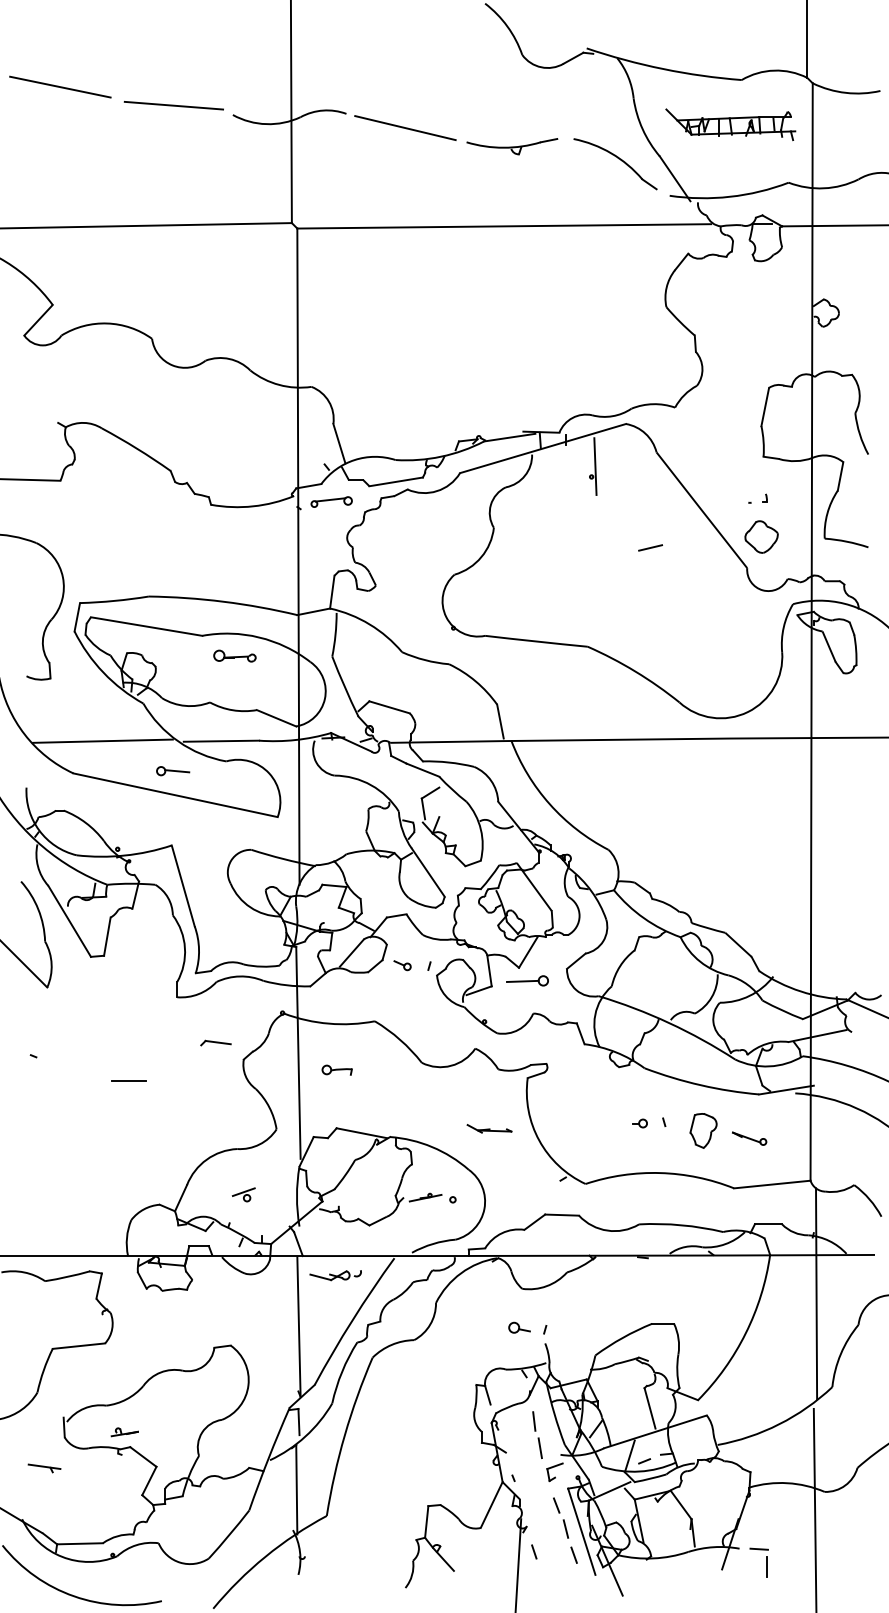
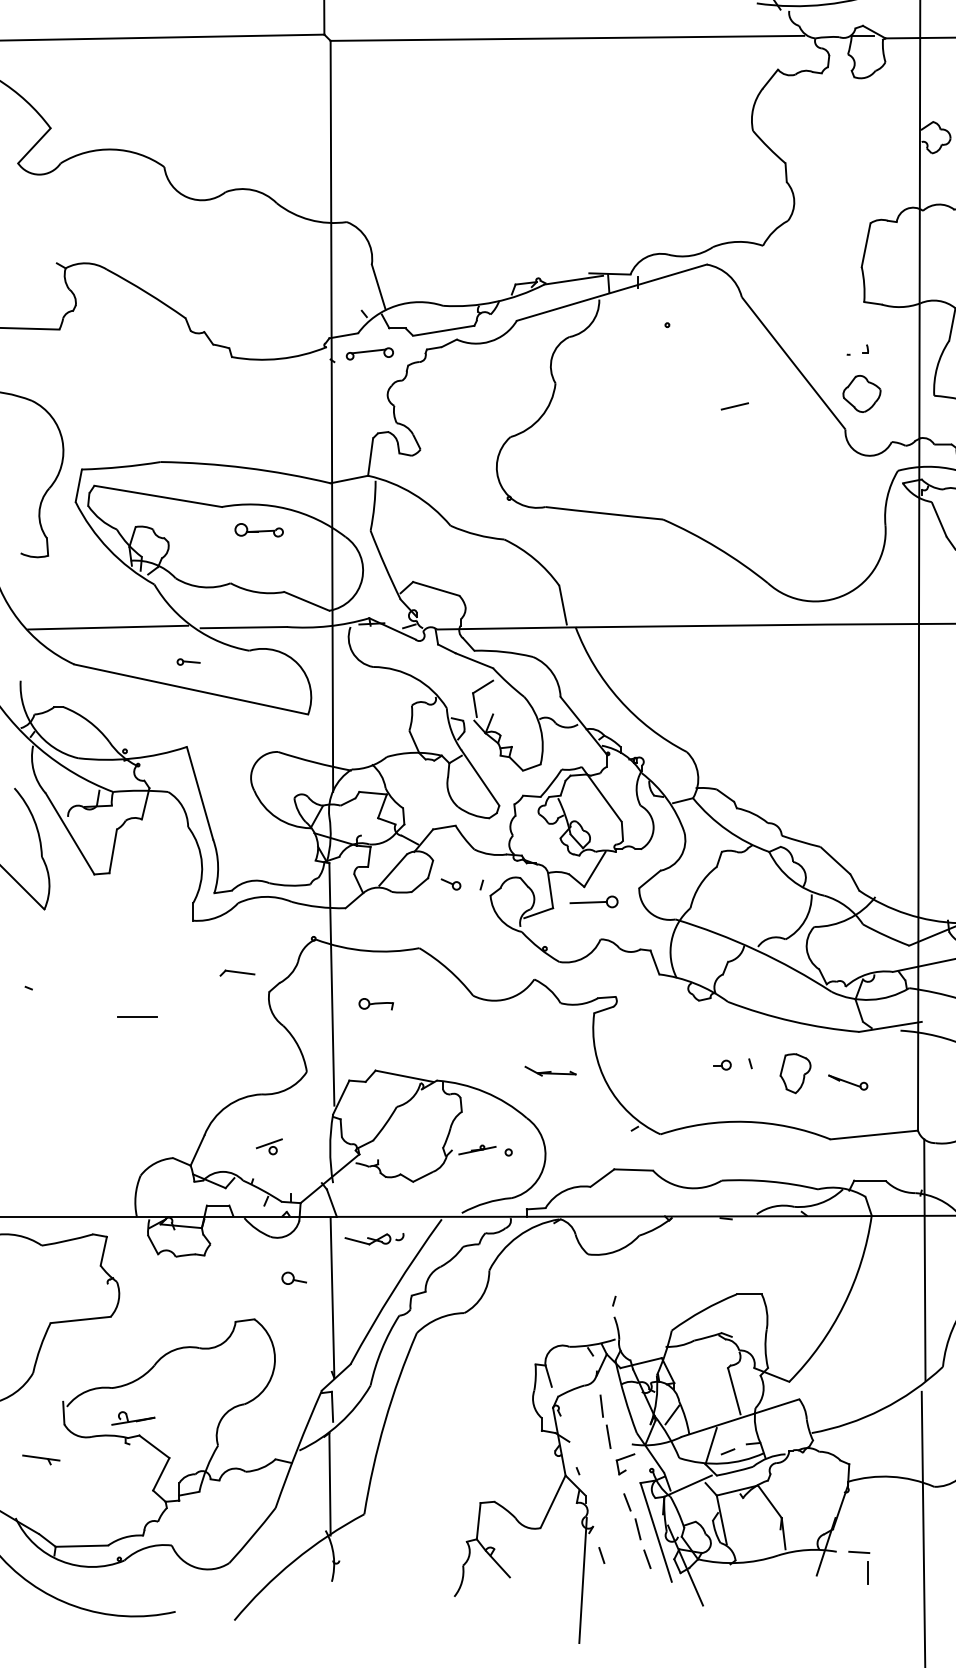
line: (595, 466) -> (671, 313), removed
part: (173, 771) -> (188, 662), size x0.6
part: (519, 1327) -> (294, 1278), moved
part: (124, 1432) -> (132, 1418), size x1.4

